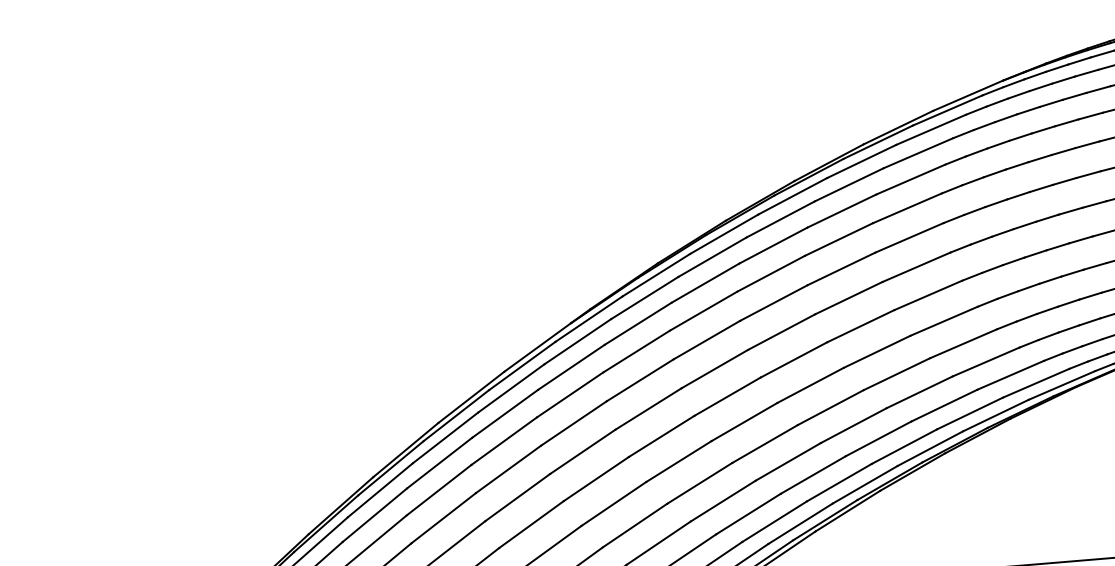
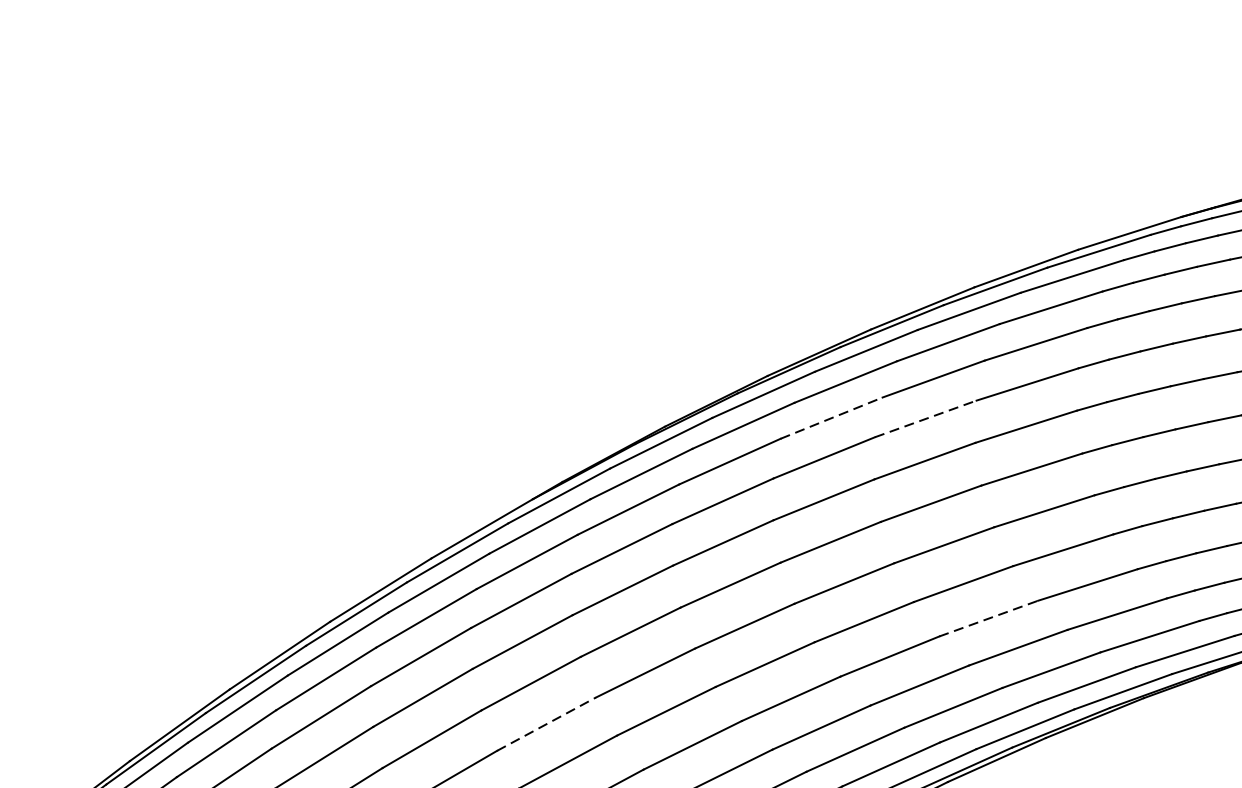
line: (839, 239) -> (926, 419), solid -> dashed
line: (773, 245) -> (831, 418), solid -> dashed
line: (896, 374) -> (987, 619), solid -> dashed
line: (596, 478) -> (546, 723), solid -> dashed

